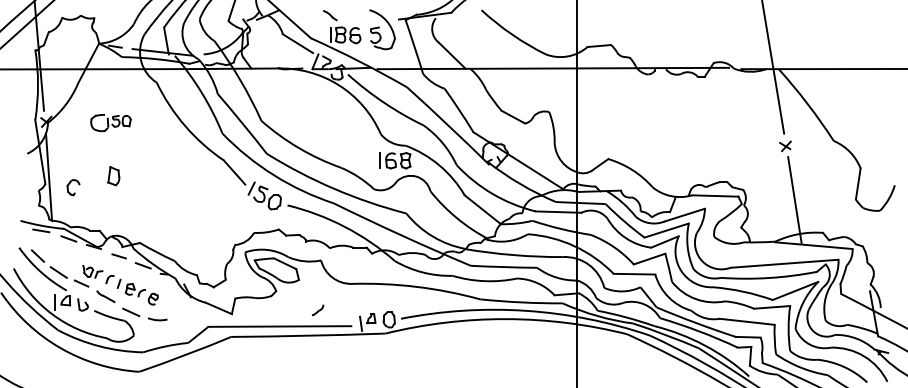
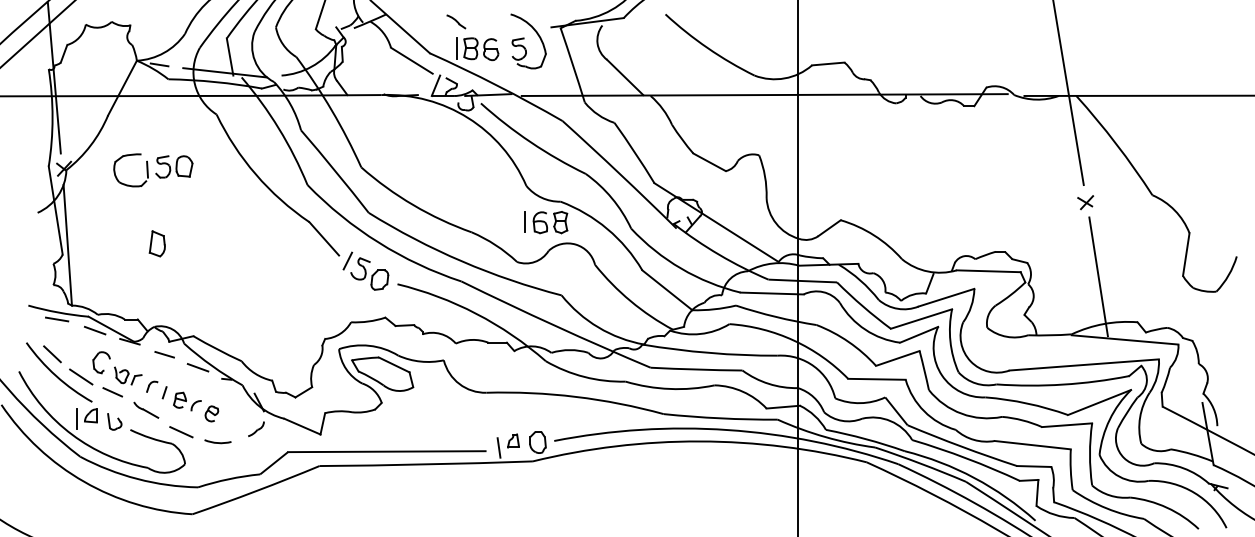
part: (111, 123) -> (153, 170), size x1.43
part: (69, 185) -> (95, 359), moved
part: (317, 309) -> (256, 428), moved

